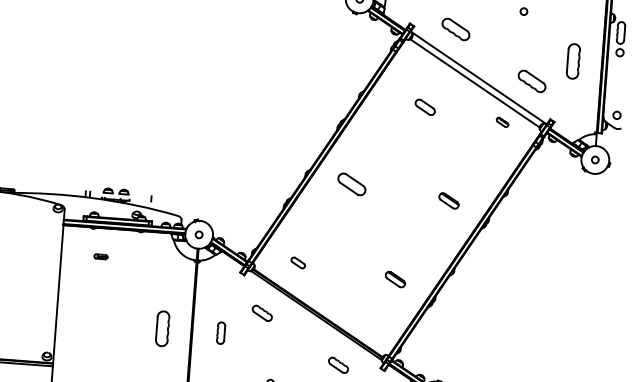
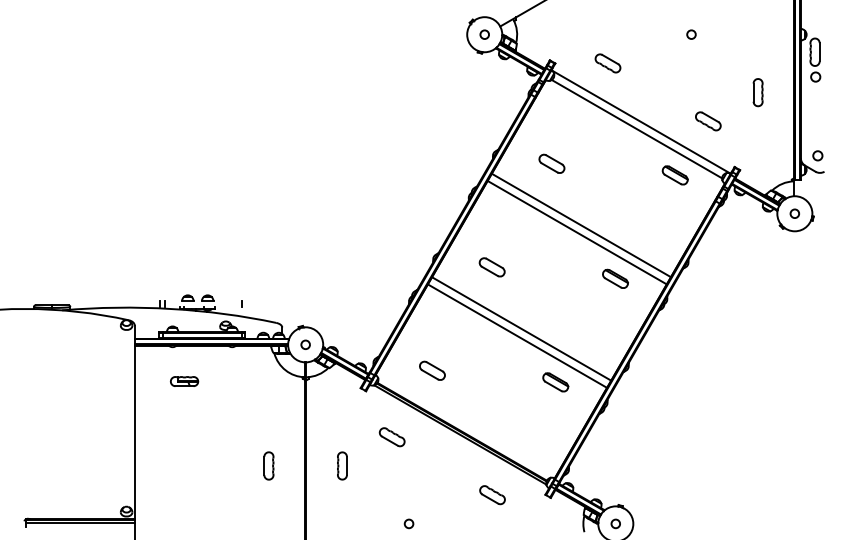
part: (455, 29) -> (607, 63), size x0.71
part: (572, 61) -> (757, 92), size x0.62
part: (532, 81) -> (708, 121), size x0.71
part: (424, 107) -> (551, 163), moved
part: (502, 122) -> (674, 175), size x1.67
line: (424, 156) -> (580, 225), added
line: (420, 161) -> (576, 232), added
part: (351, 184) -> (491, 267), size x0.71
line: (371, 234) -> (521, 328), added
line: (367, 240) -> (517, 335), added
part: (100, 256) -> (184, 381), size x1.67
part: (298, 262) -> (432, 370), size x1.43
part: (162, 328) -> (268, 465), size x0.62

